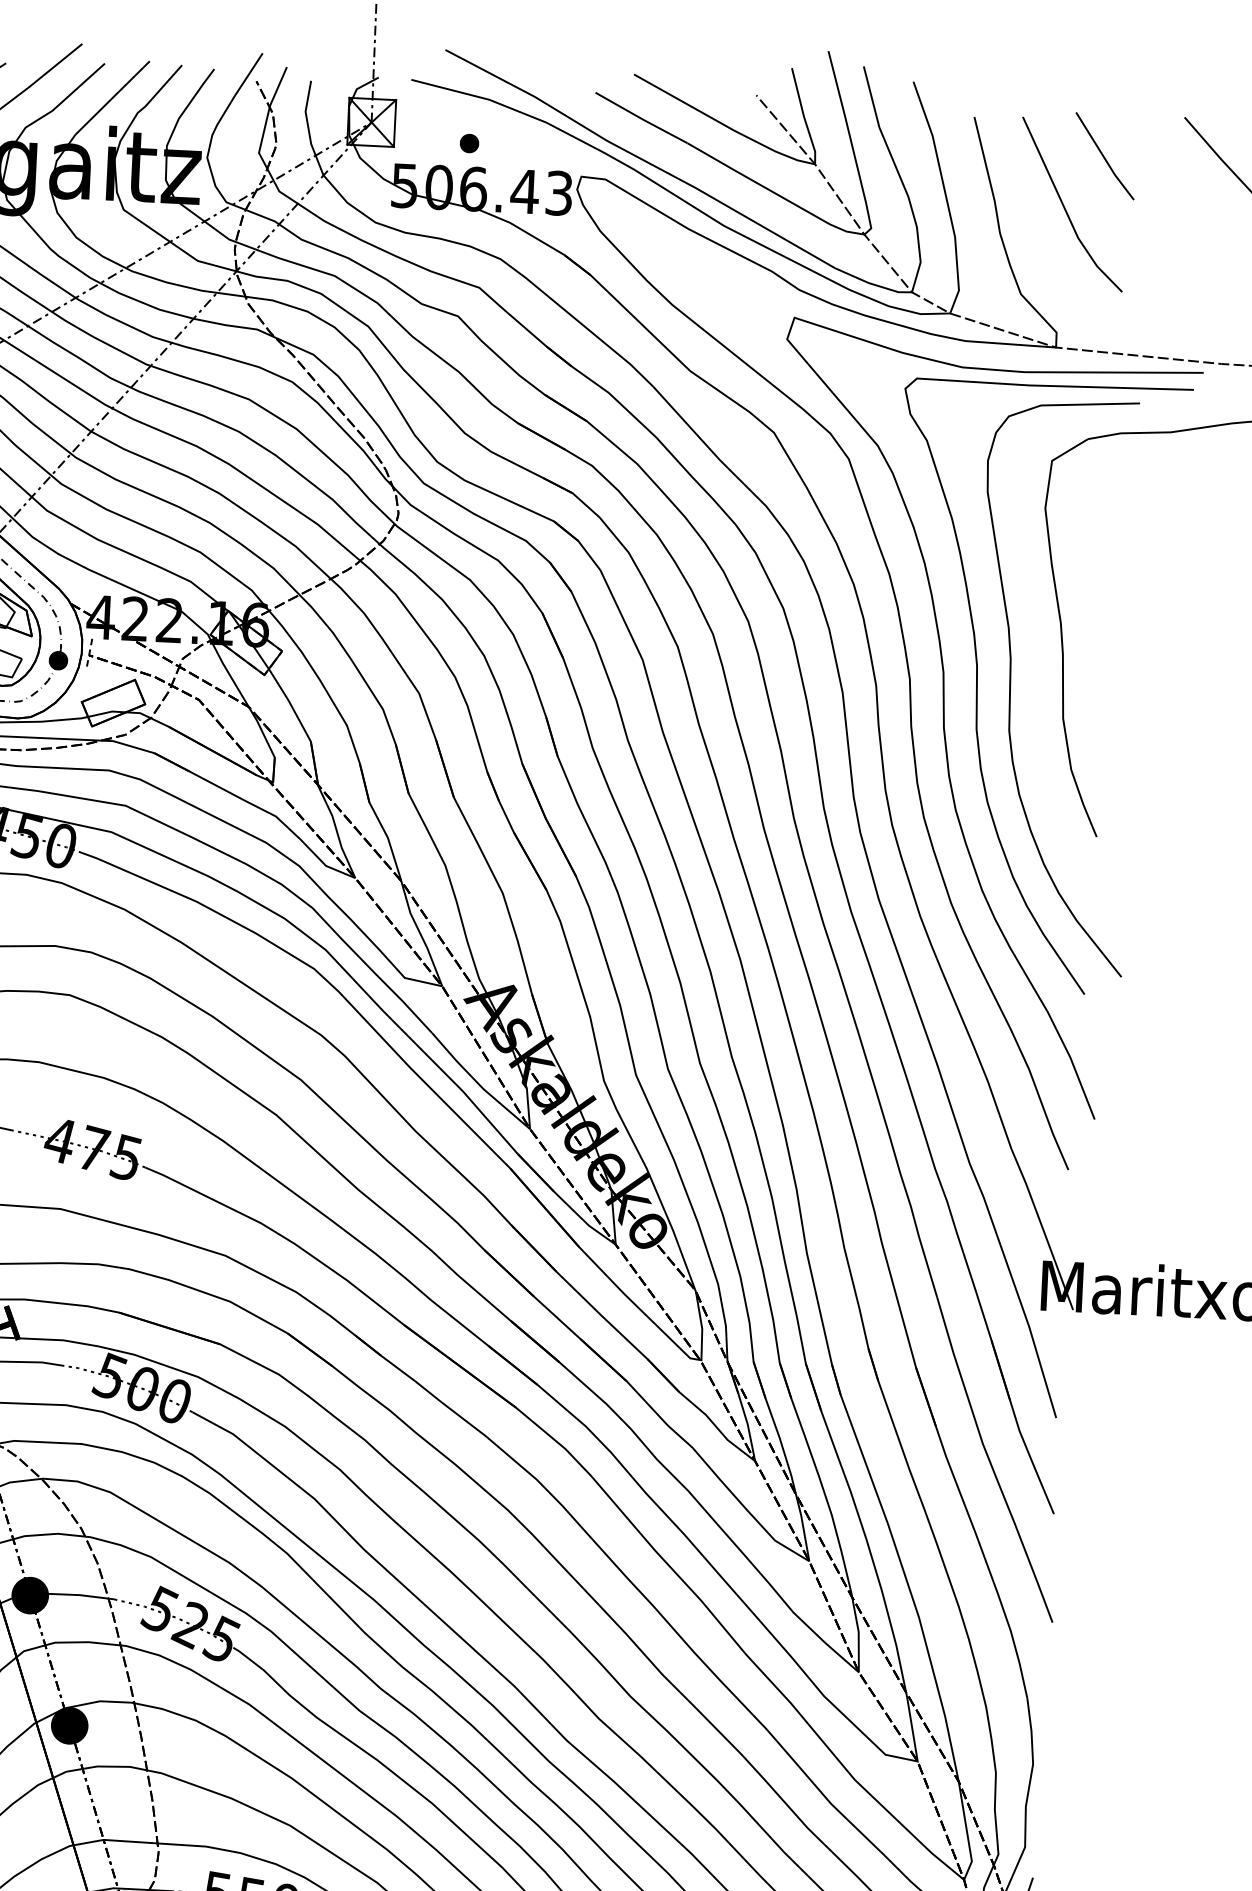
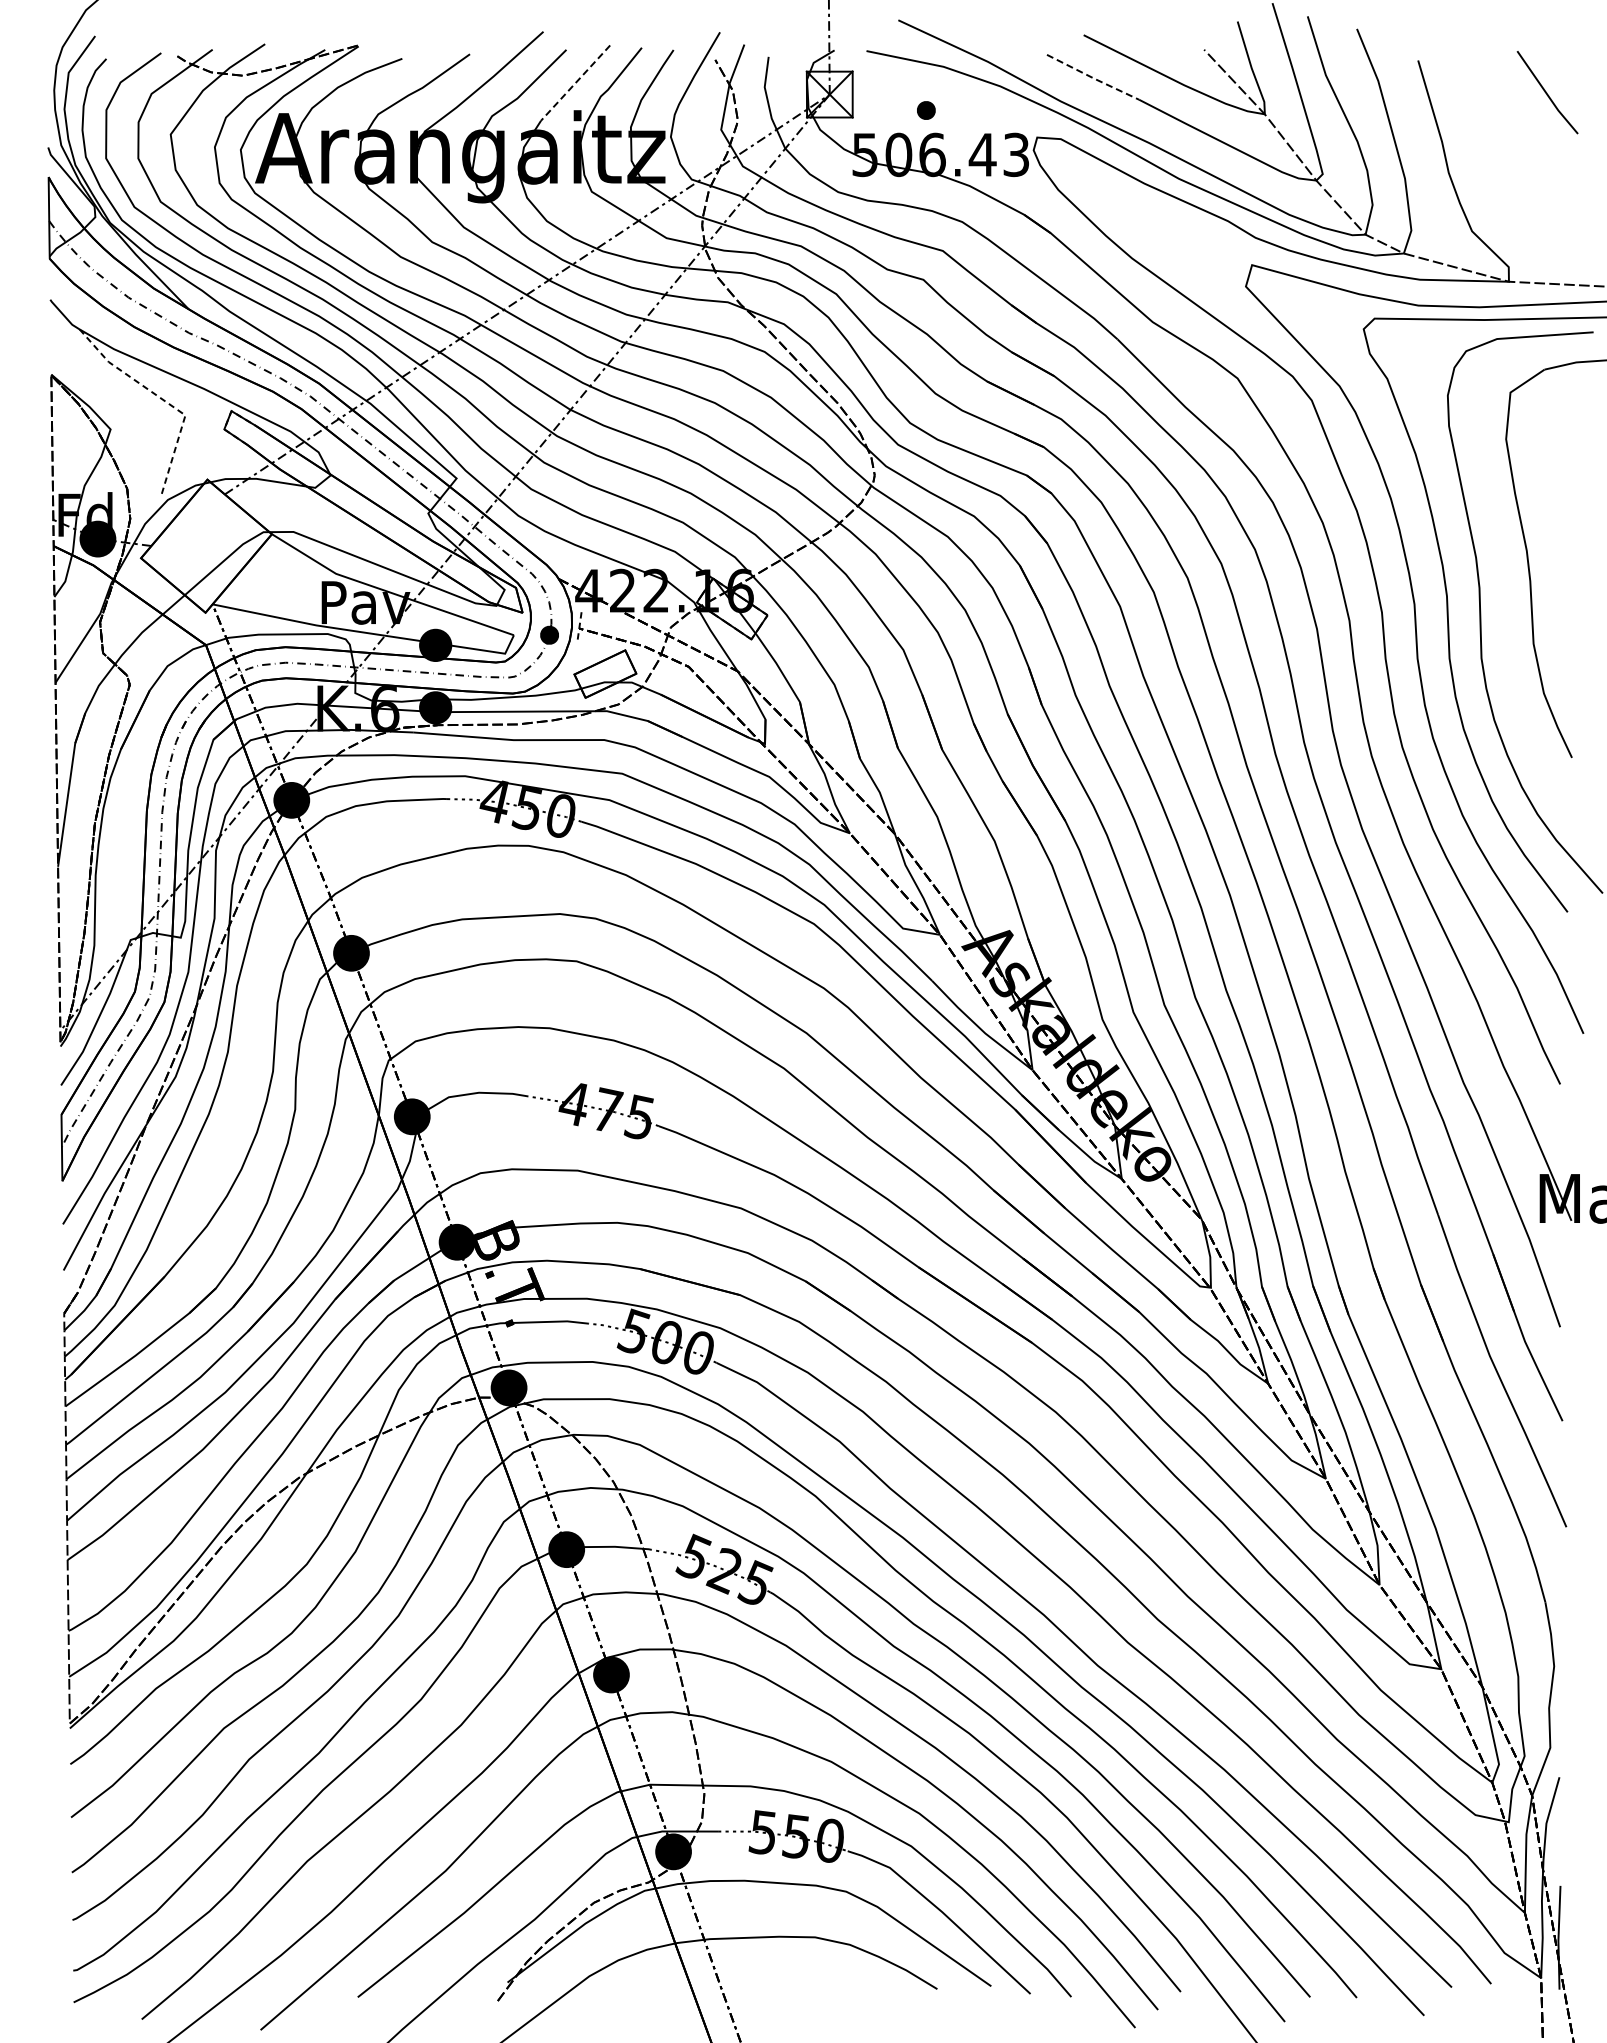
line: (112, 98) -> (575, 83), solid -> dashed
line: (641, 119) -> (1093, 78), solid -> dashed
line: (1065, 207) -> (1511, 144), removed

